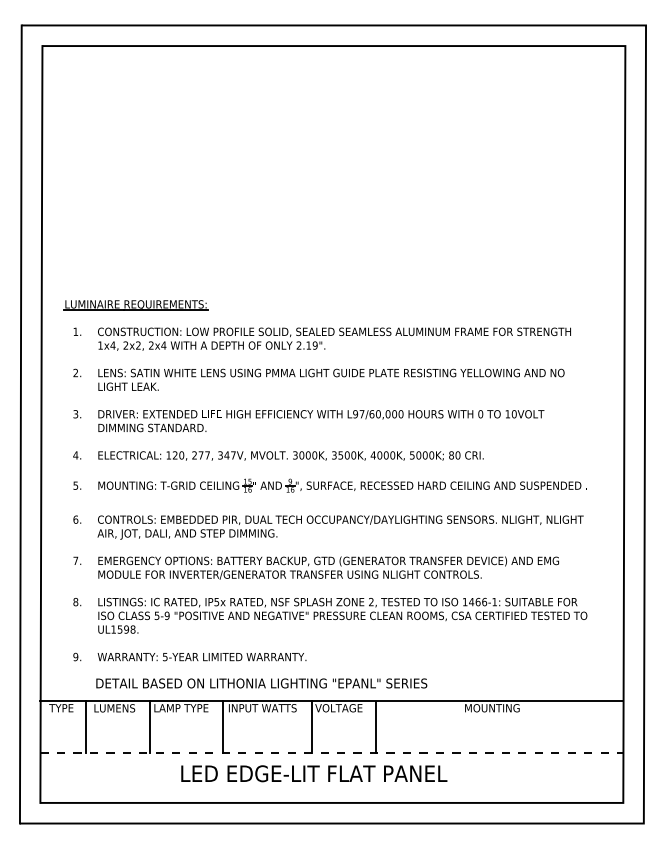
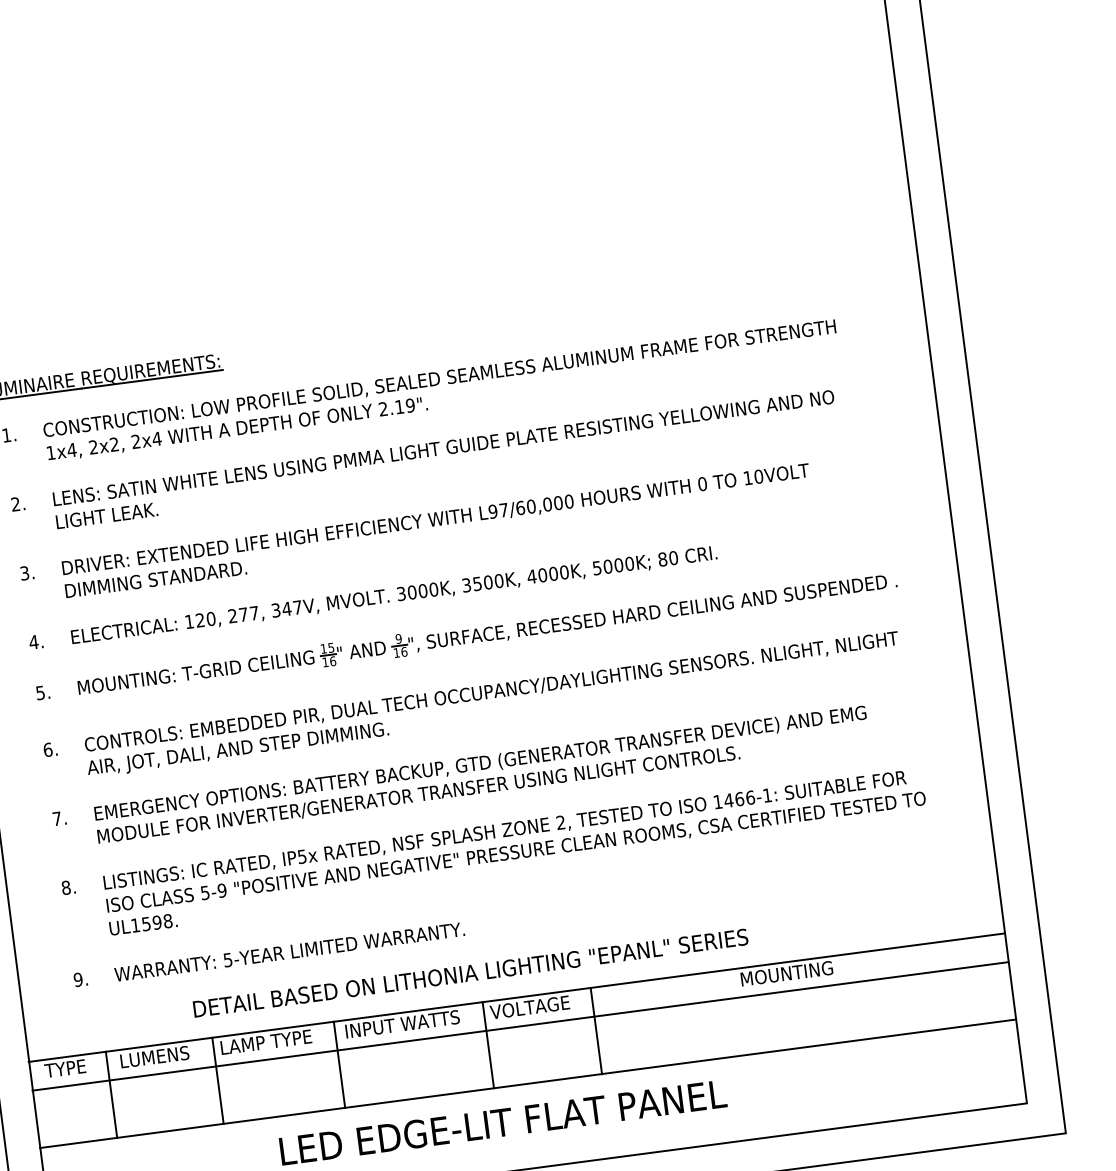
text: (261, 683) -> (470, 973), moved
line: (331, 718) -> (519, 1026), added
line: (332, 752) -> (529, 1083), dashed -> solid

